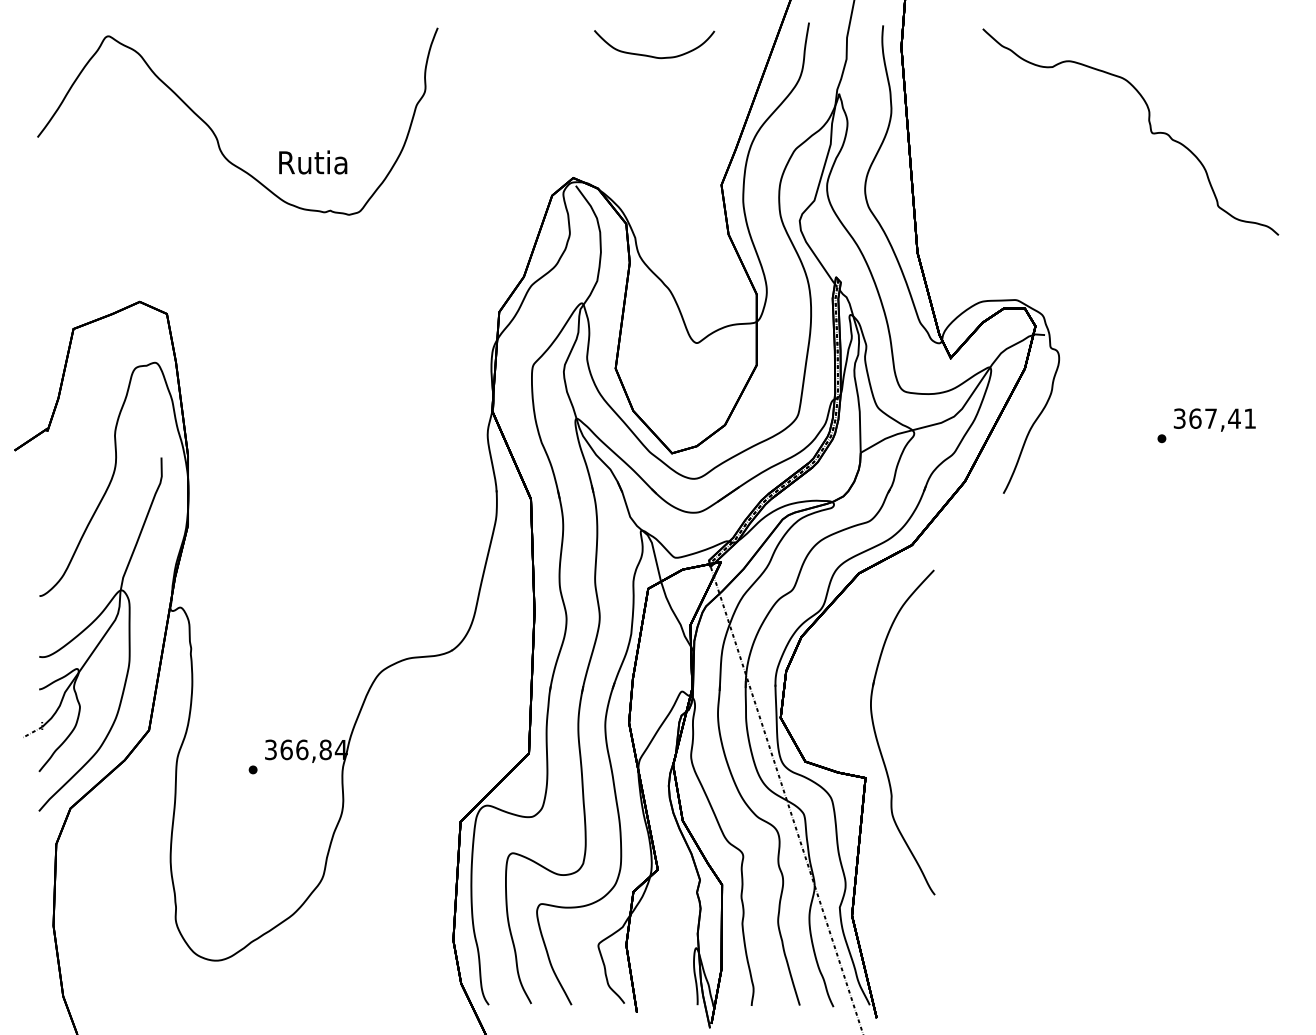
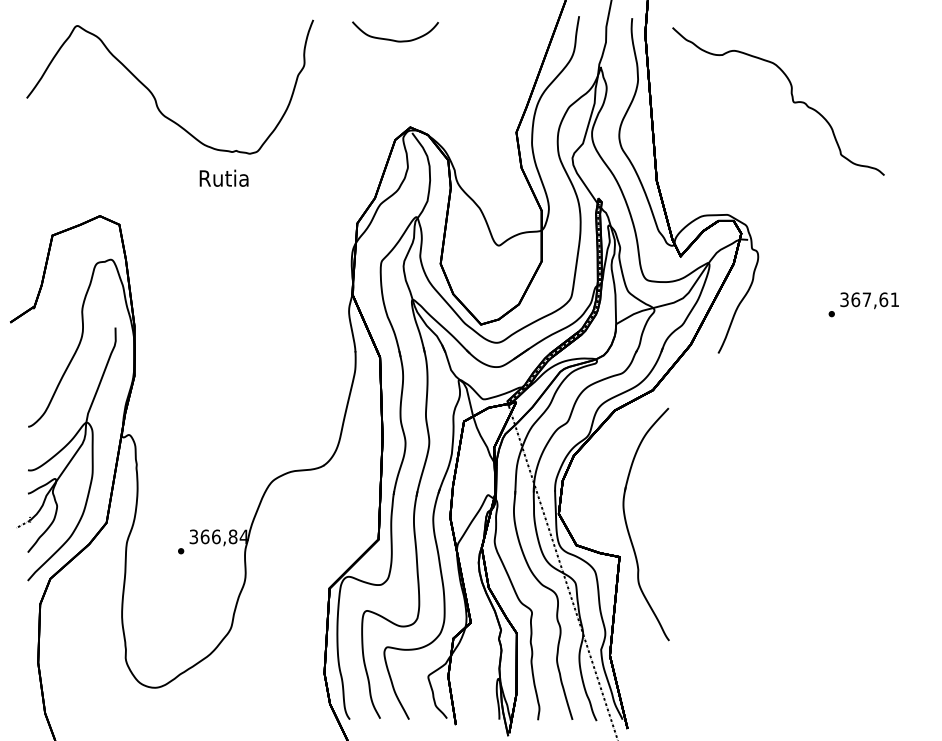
curve: (653, 55) -> (394, 39), moved
curve: (1148, 127) -> (791, 98), moved
text: (312, 161) -> (223, 177), moved
text: (1234, 418) -> (883, 299), 367,41 -> 367,61

